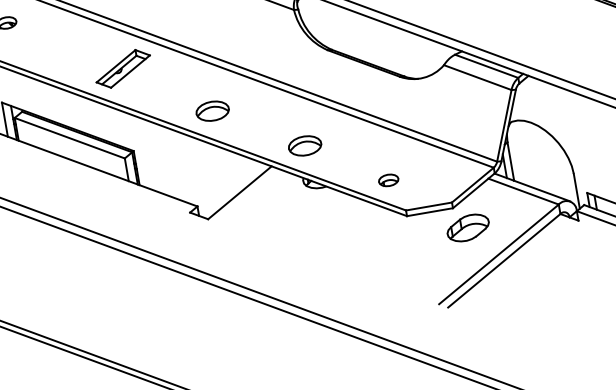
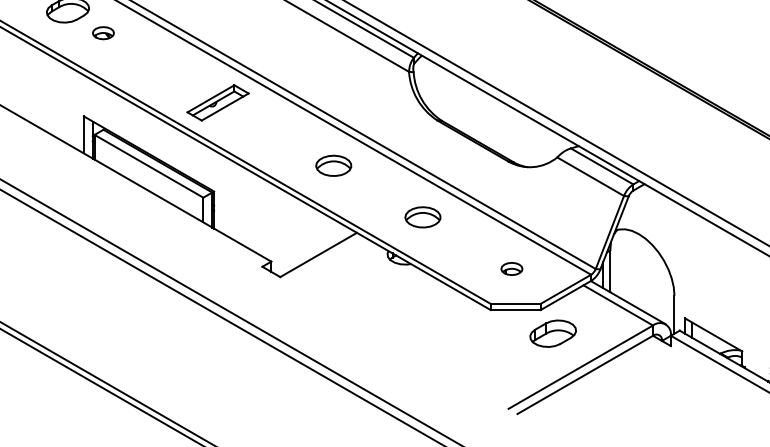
part: (212, 110) -> (333, 165), moved
part: (304, 146) -> (422, 217), moved
part: (388, 180) -> (511, 268), moved

